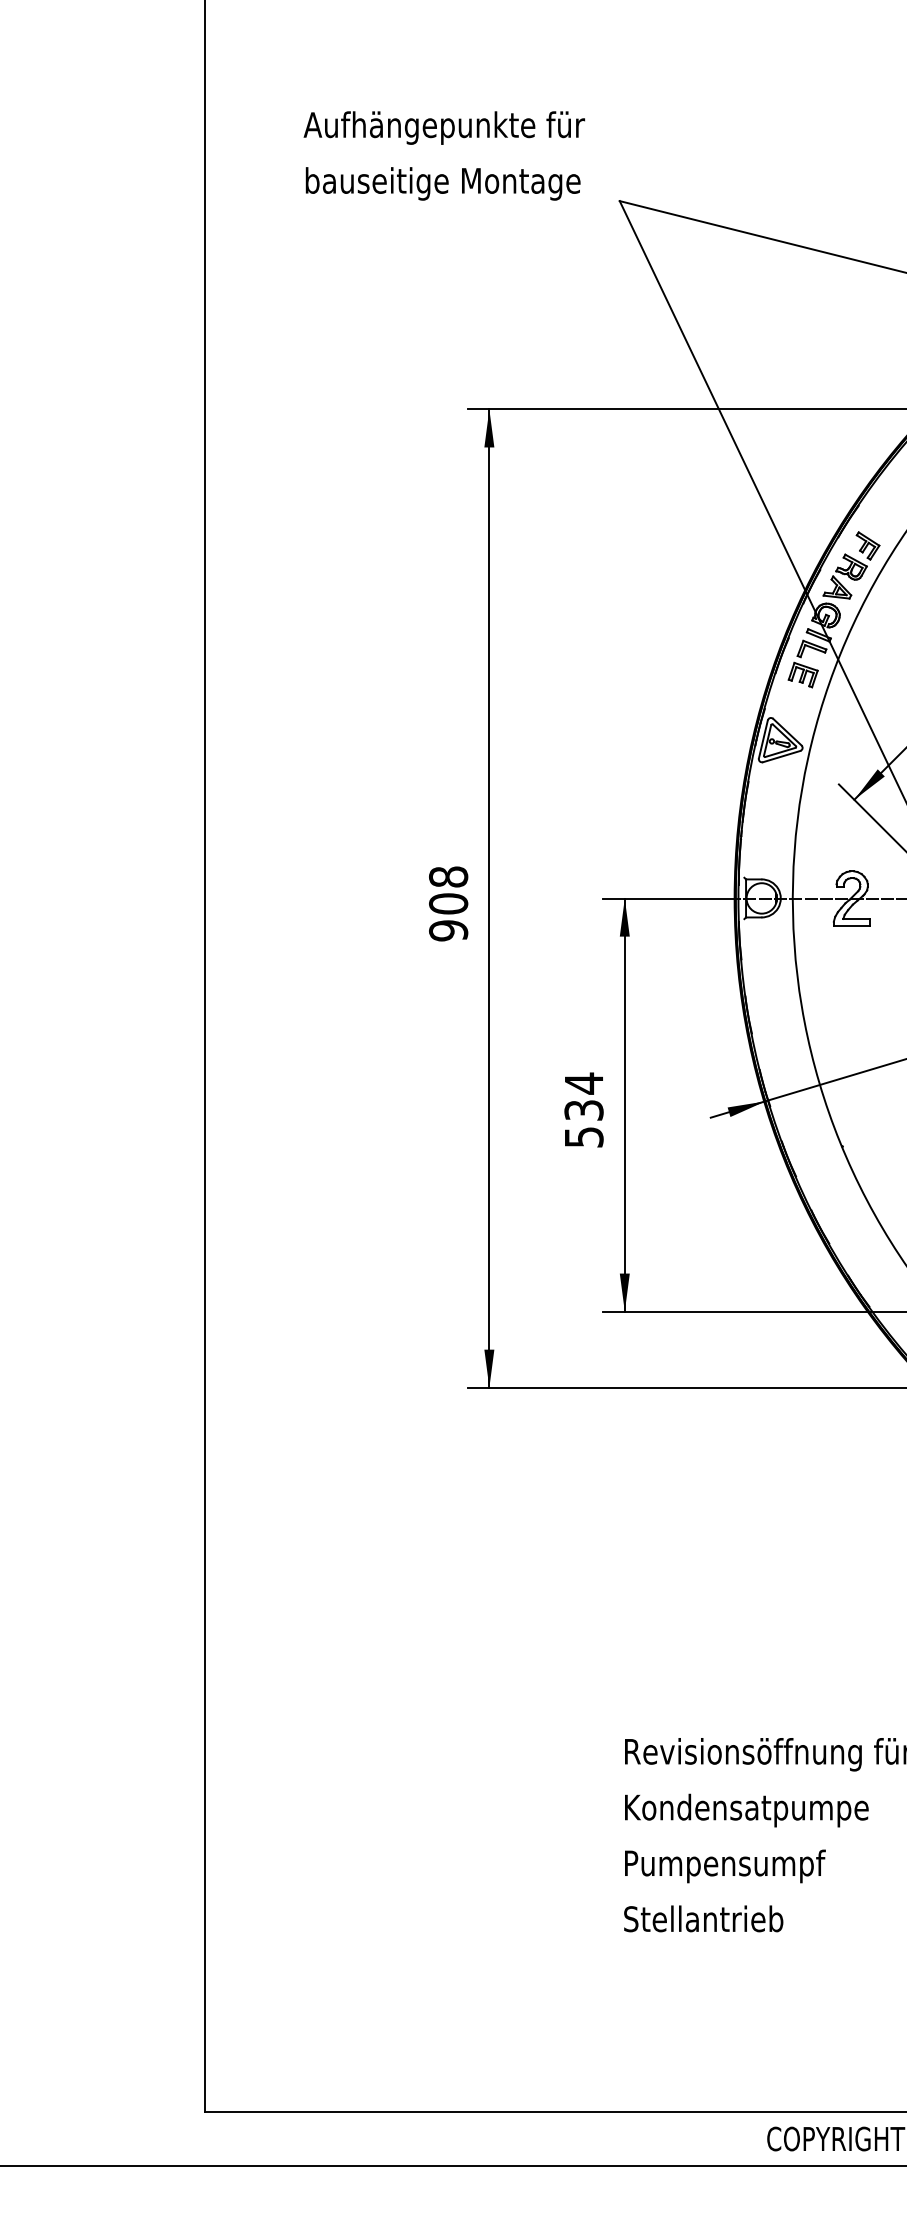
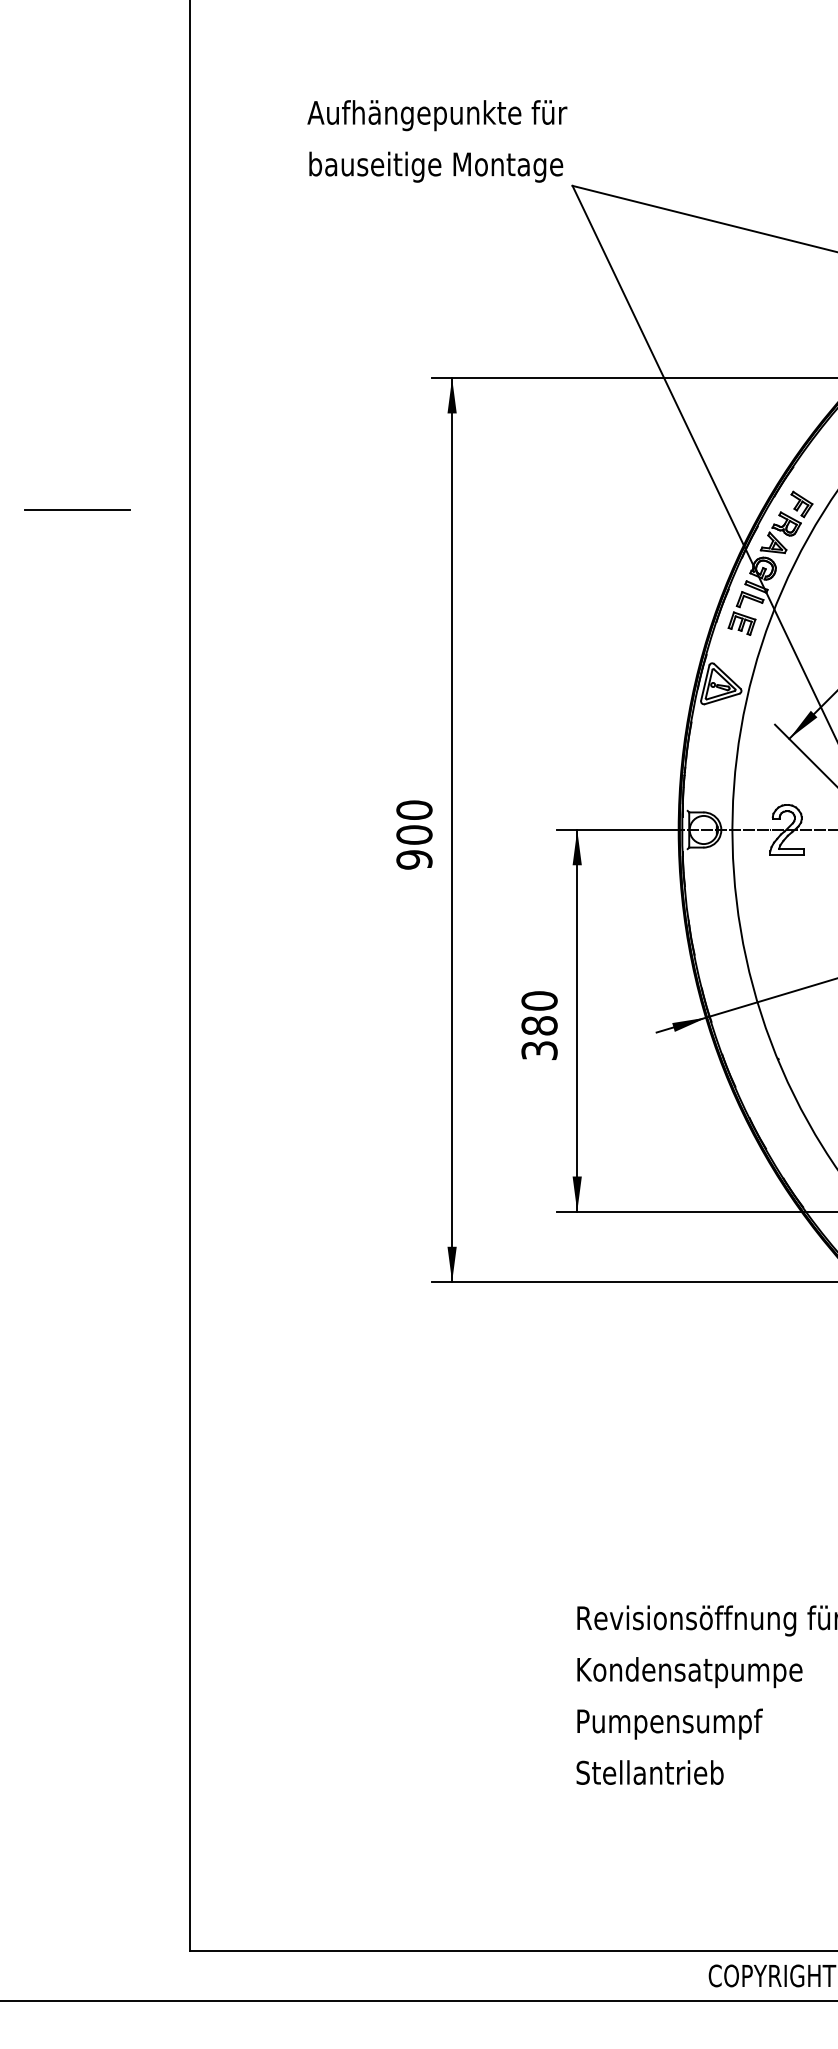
text: (444, 155) -> (437, 140), moved
line: (83, 551) -> (77, 509), added
text: (448, 876) -> (414, 809), 908 -> 900
text: (583, 1109) -> (539, 1024), 534 -> 380

